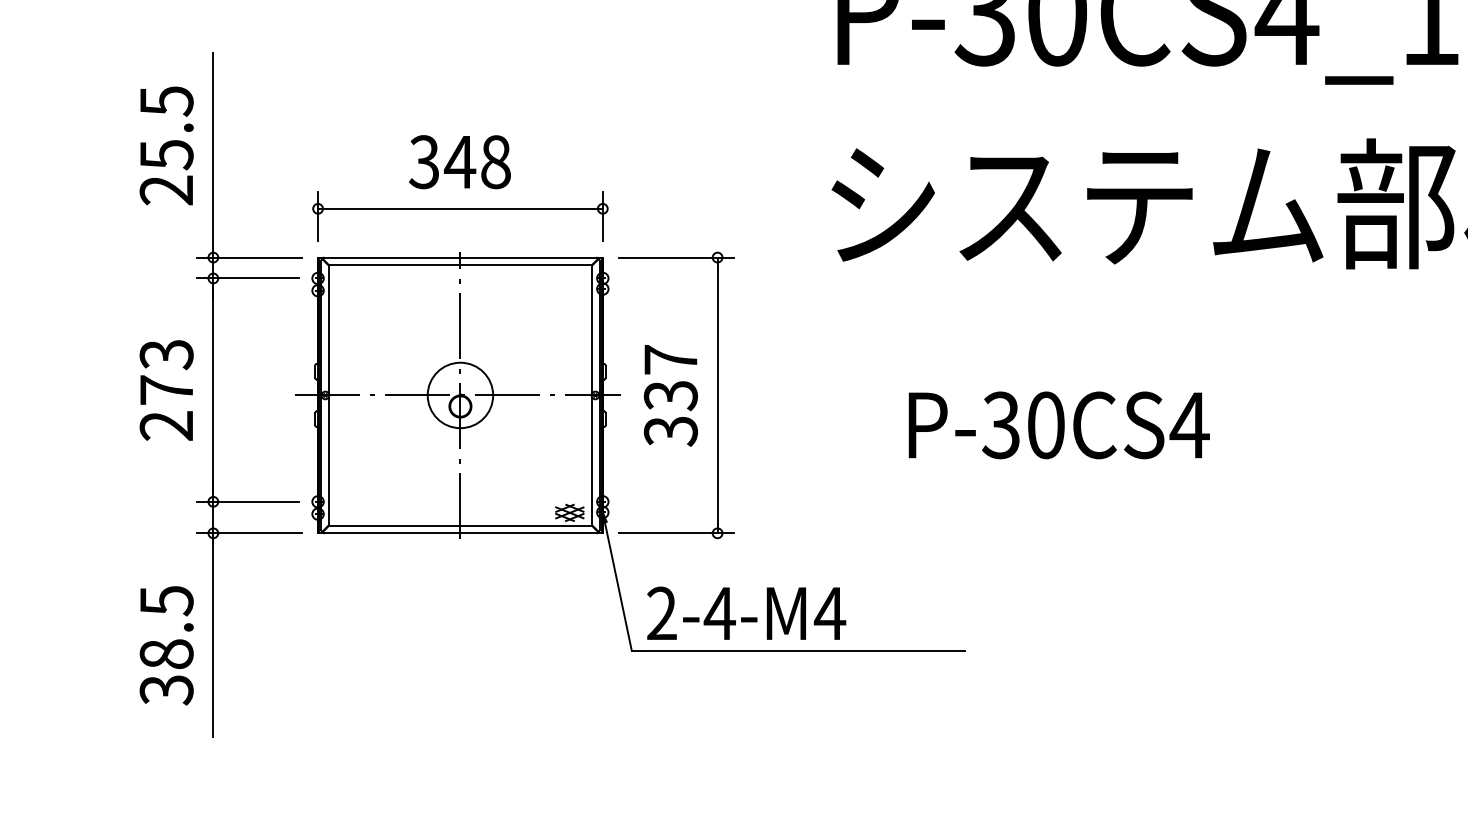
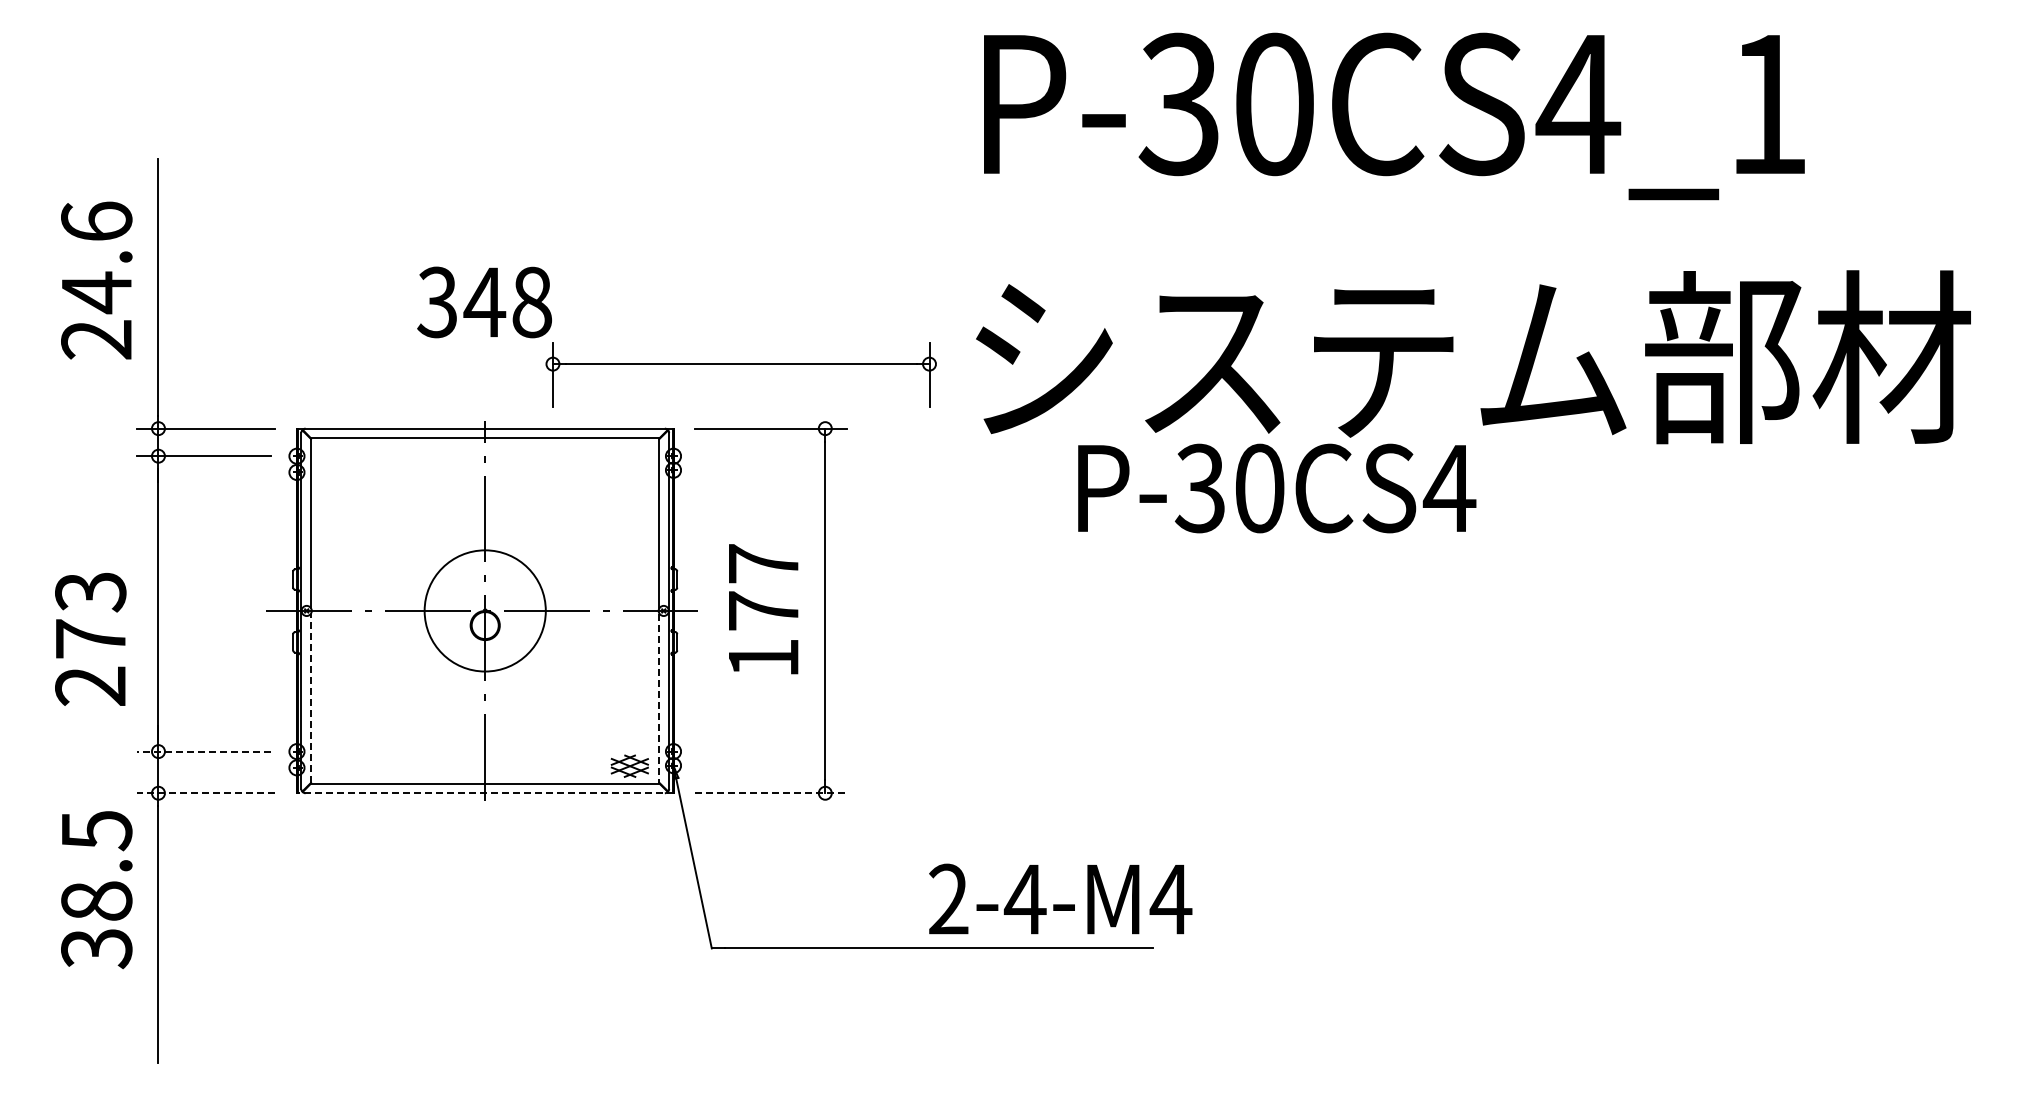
text: (166, 128) -> (96, 257), 25.5 -> 24.6
part: (459, 209) -> (740, 364), moved
text: (166, 390) -> (90, 639), moved
circle: (459, 395) -> (484, 610), size x1.4
text: (670, 413) -> (763, 634), 337 -> 177
text: (1059, 425) -> (1277, 488), moved
line: (329, 461) -> (311, 698), solid -> dashed
line: (592, 461) -> (659, 698), solid -> dashed
line: (247, 501) -> (203, 751), solid -> dashed
line: (248, 533) -> (205, 793), solid -> dashed
line: (459, 533) -> (484, 793), solid -> dashed
line: (676, 533) -> (771, 793), solid -> dashed
text: (746, 612) -> (1060, 898), moved
text: (166, 646) -> (96, 890), moved

